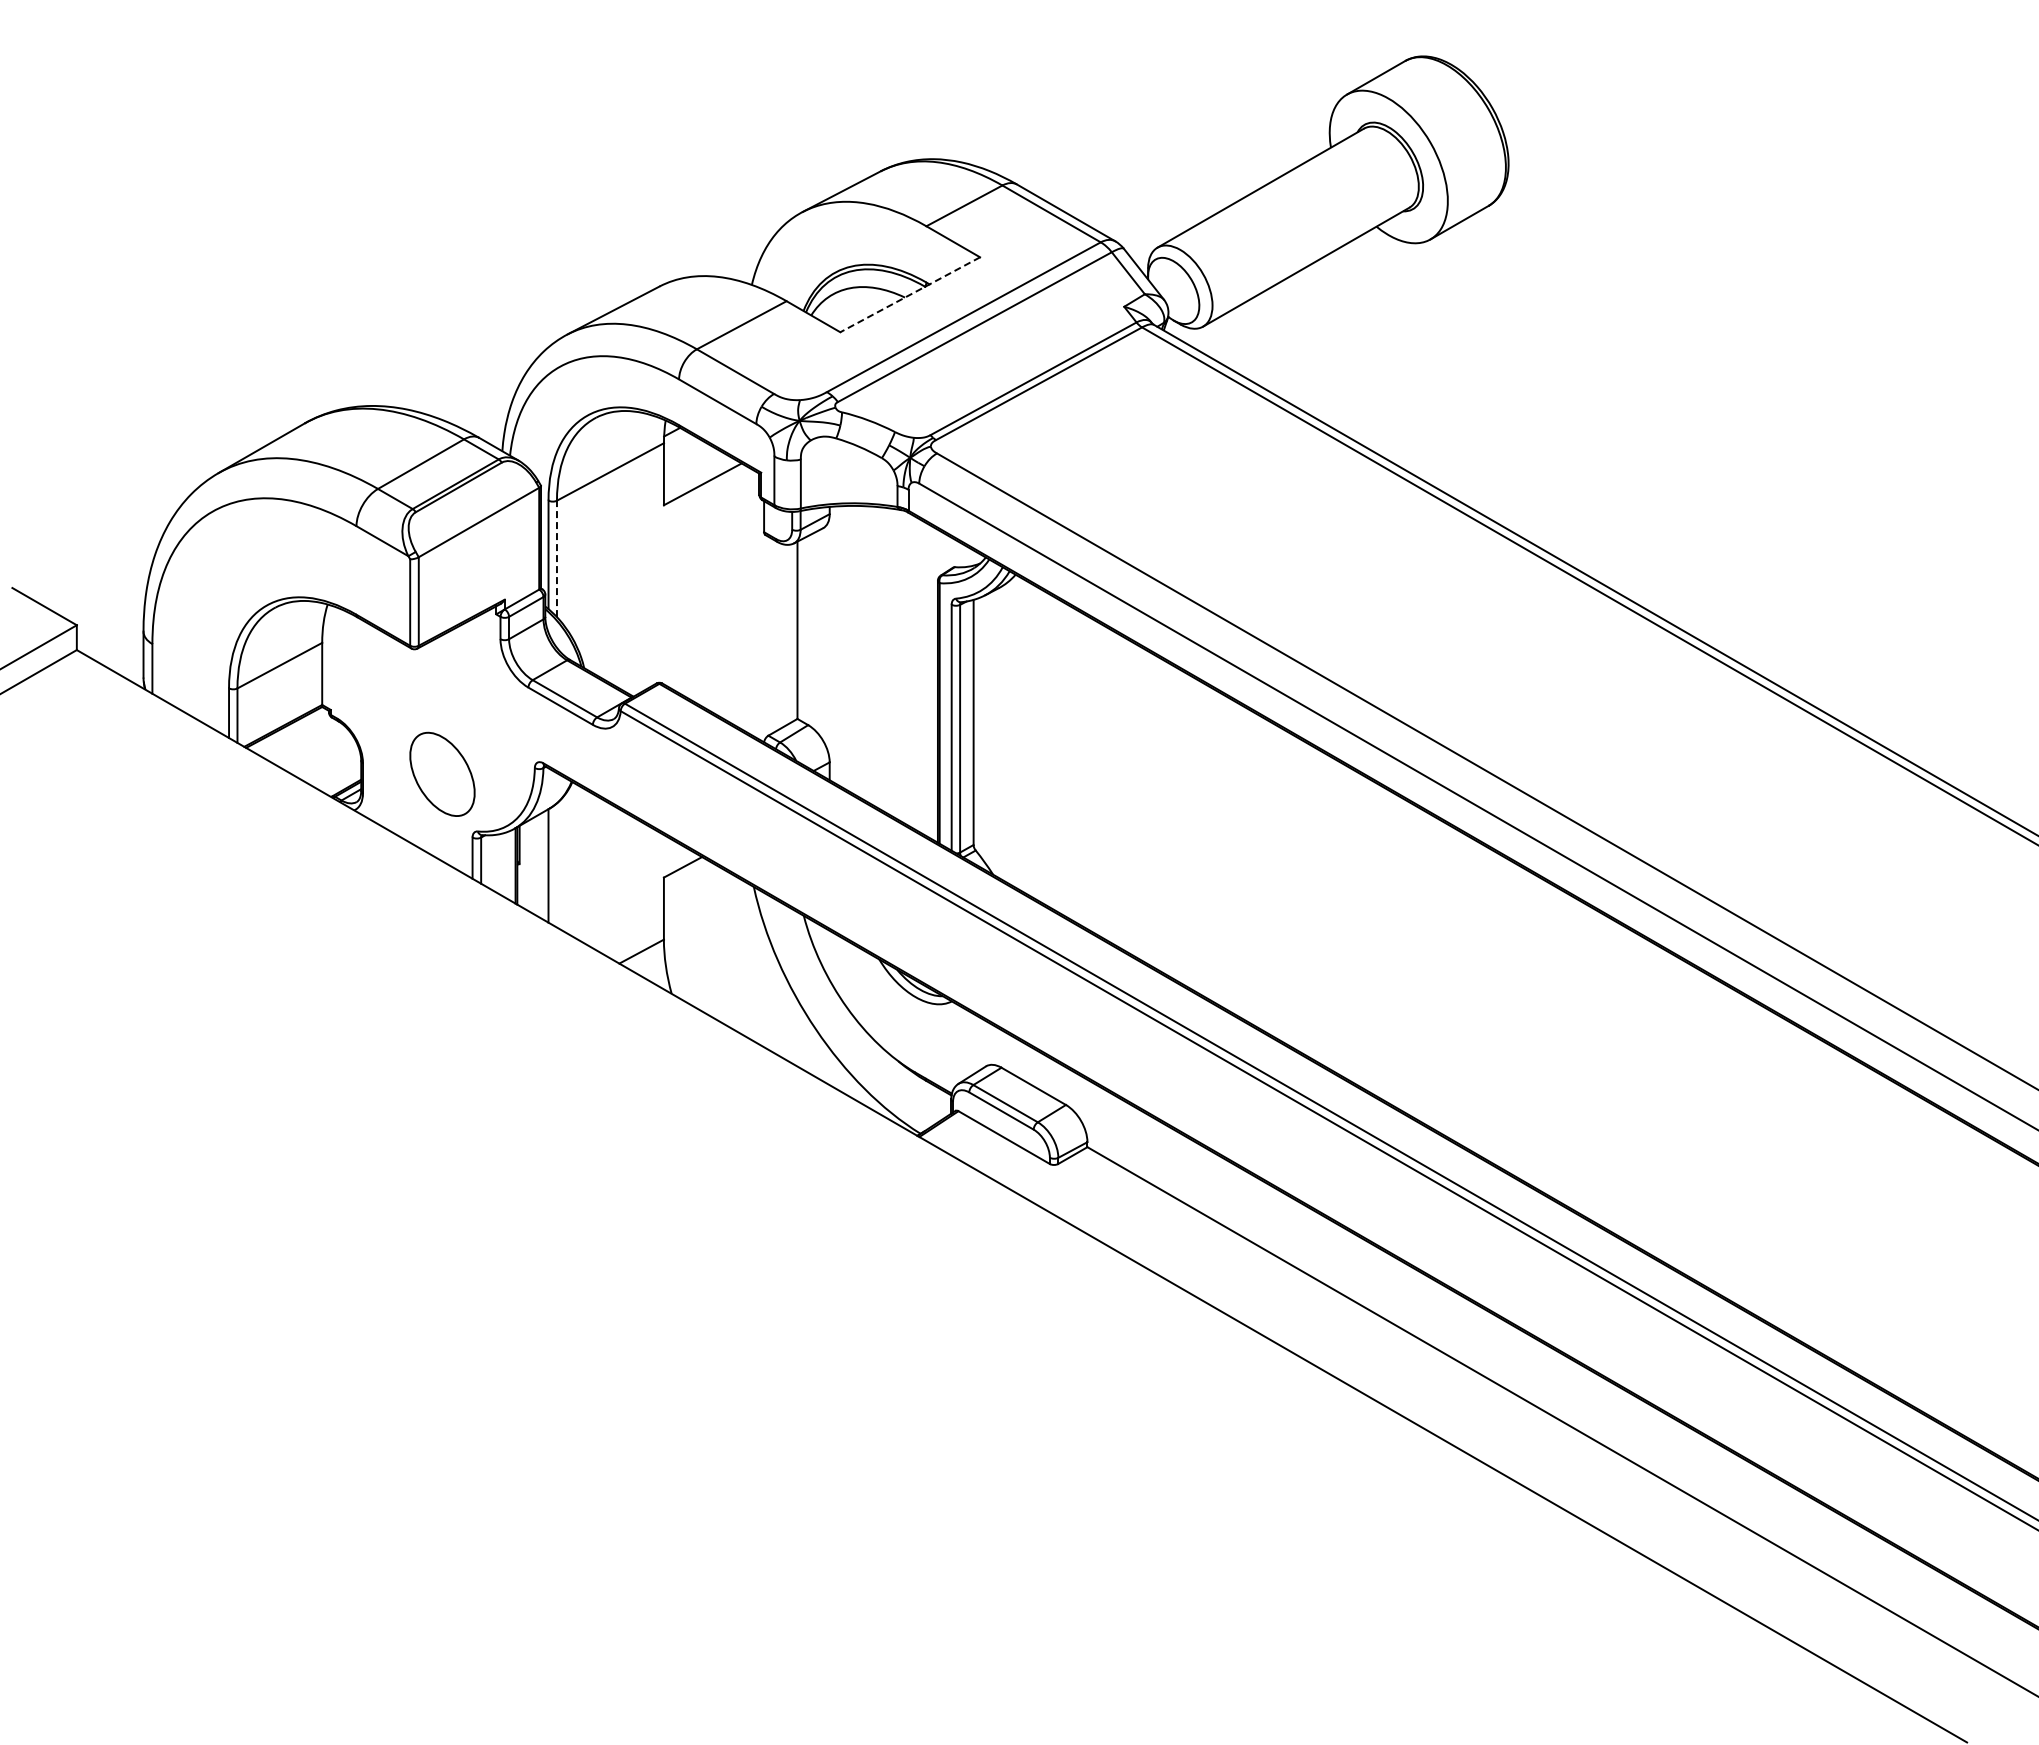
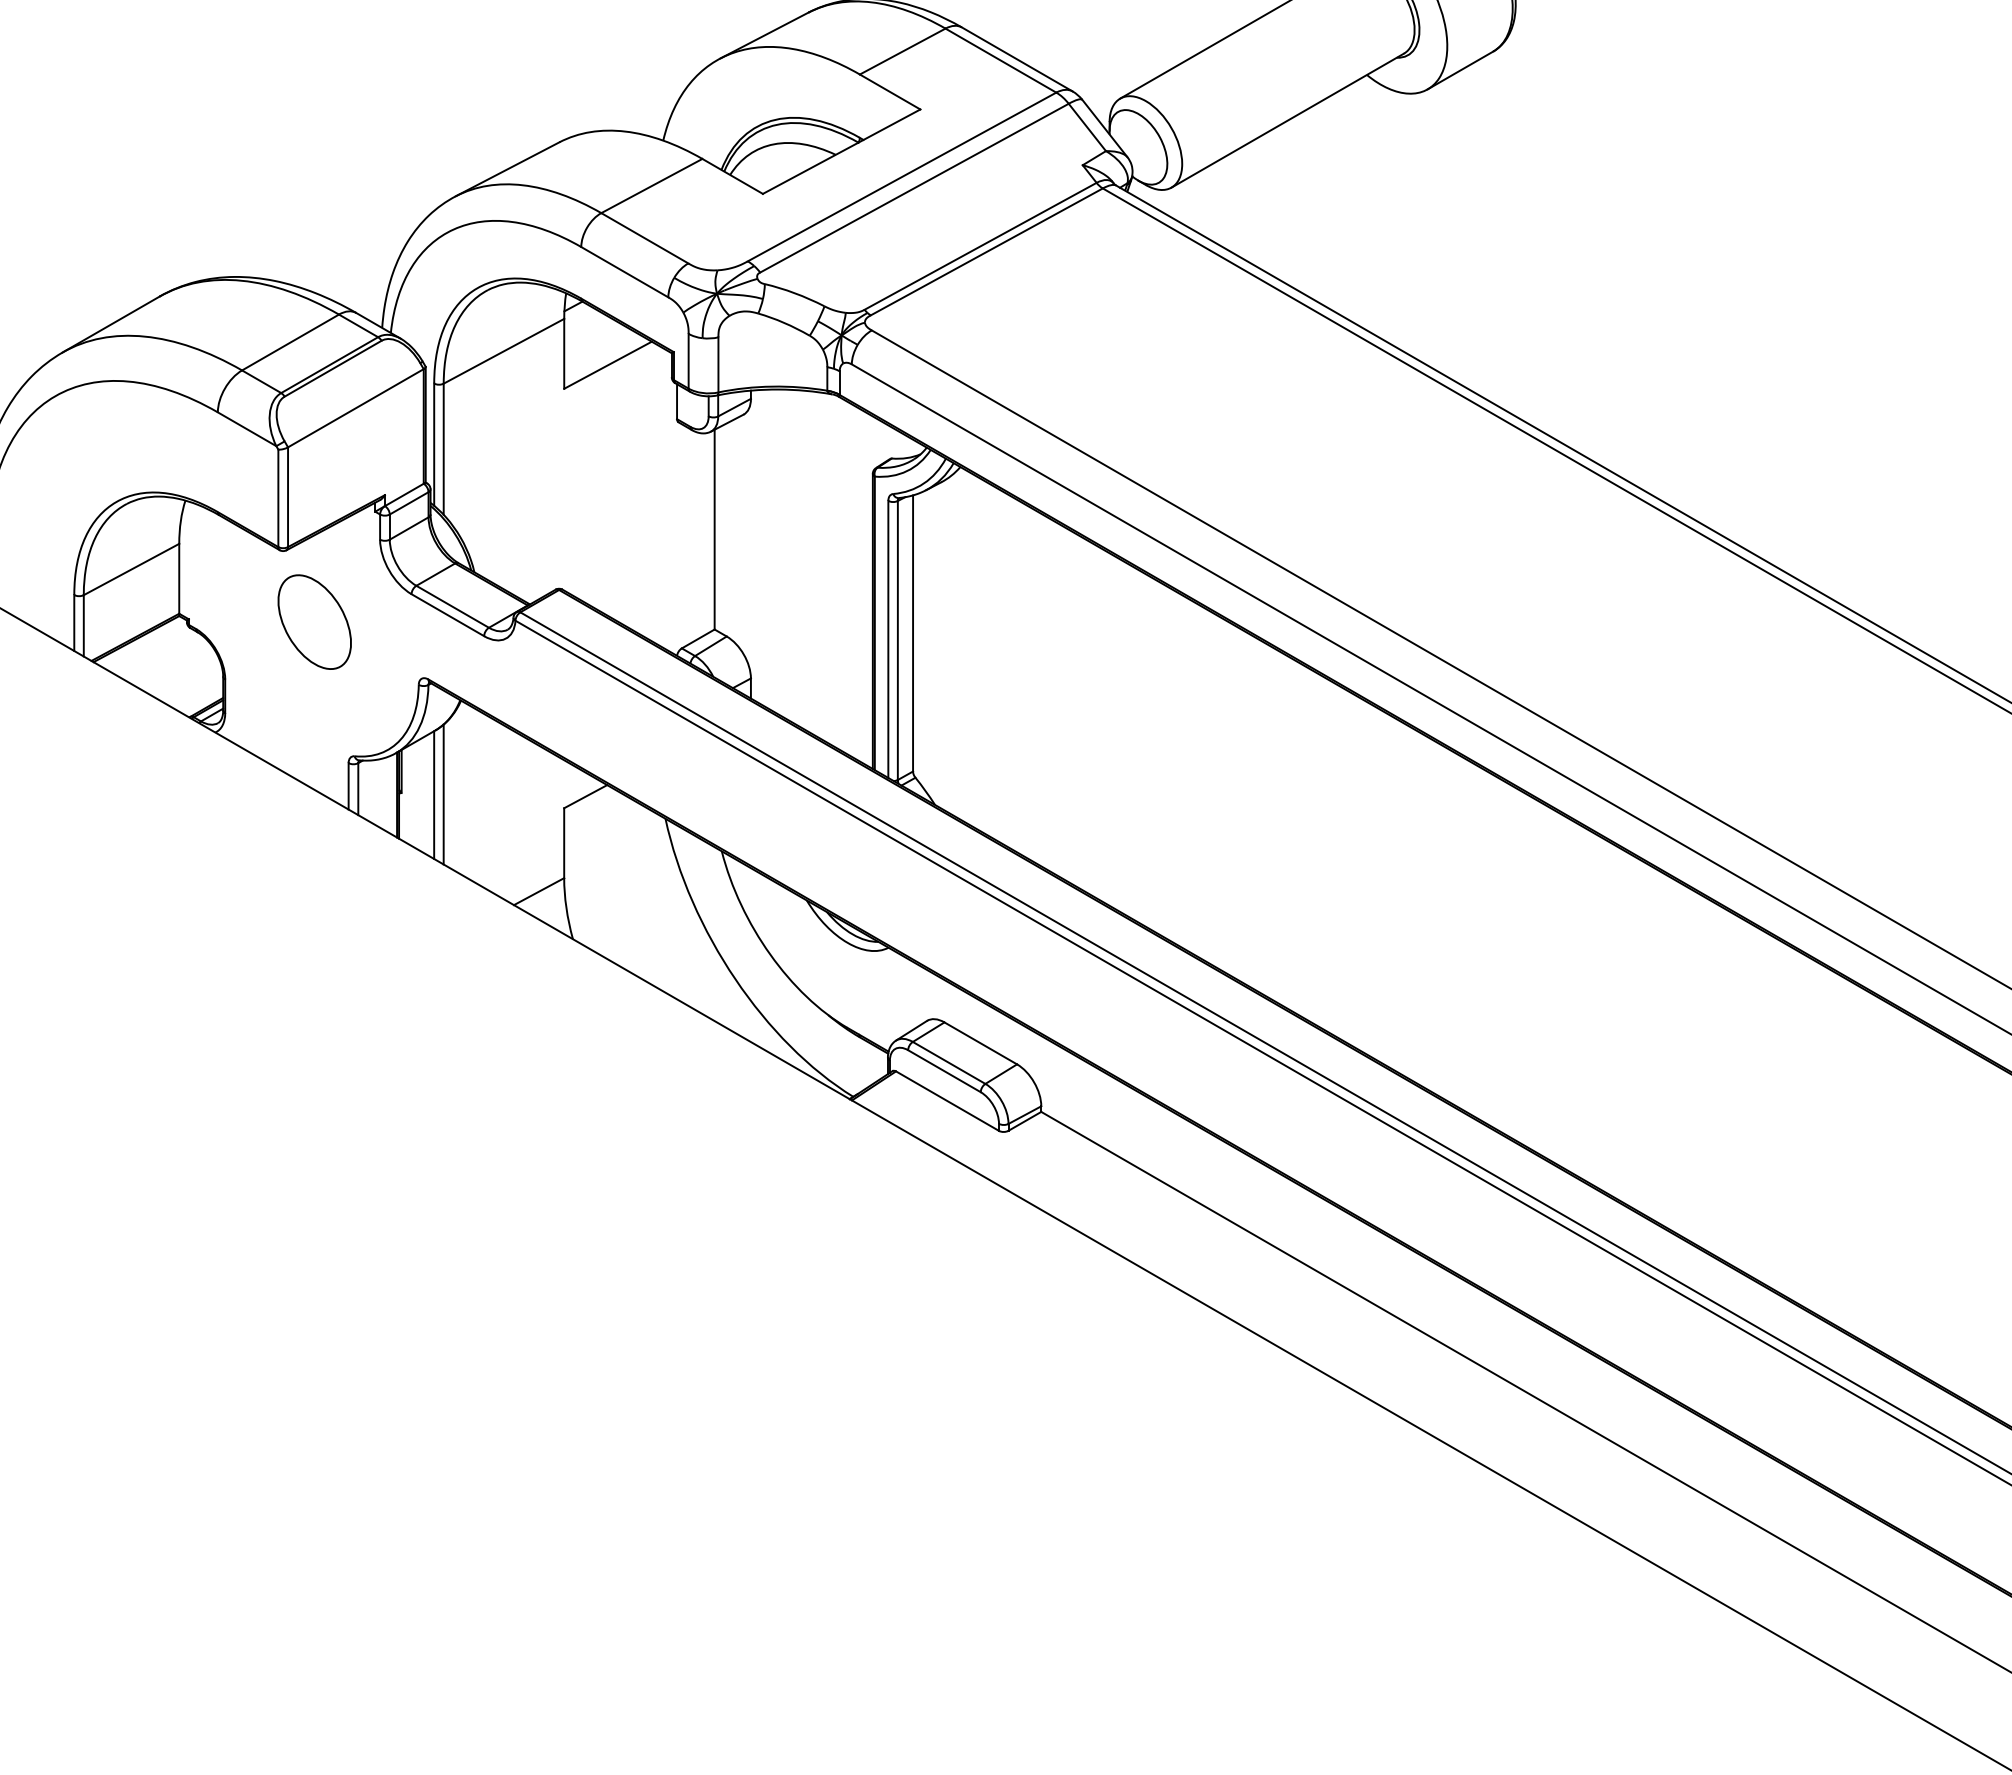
line: (909, 295) -> (840, 152), dashed -> solid
line: (556, 558) -> (443, 448), dashed -> solid
part: (442, 773) -> (314, 621), moved
line: (556, 865) -> (443, 794), added

